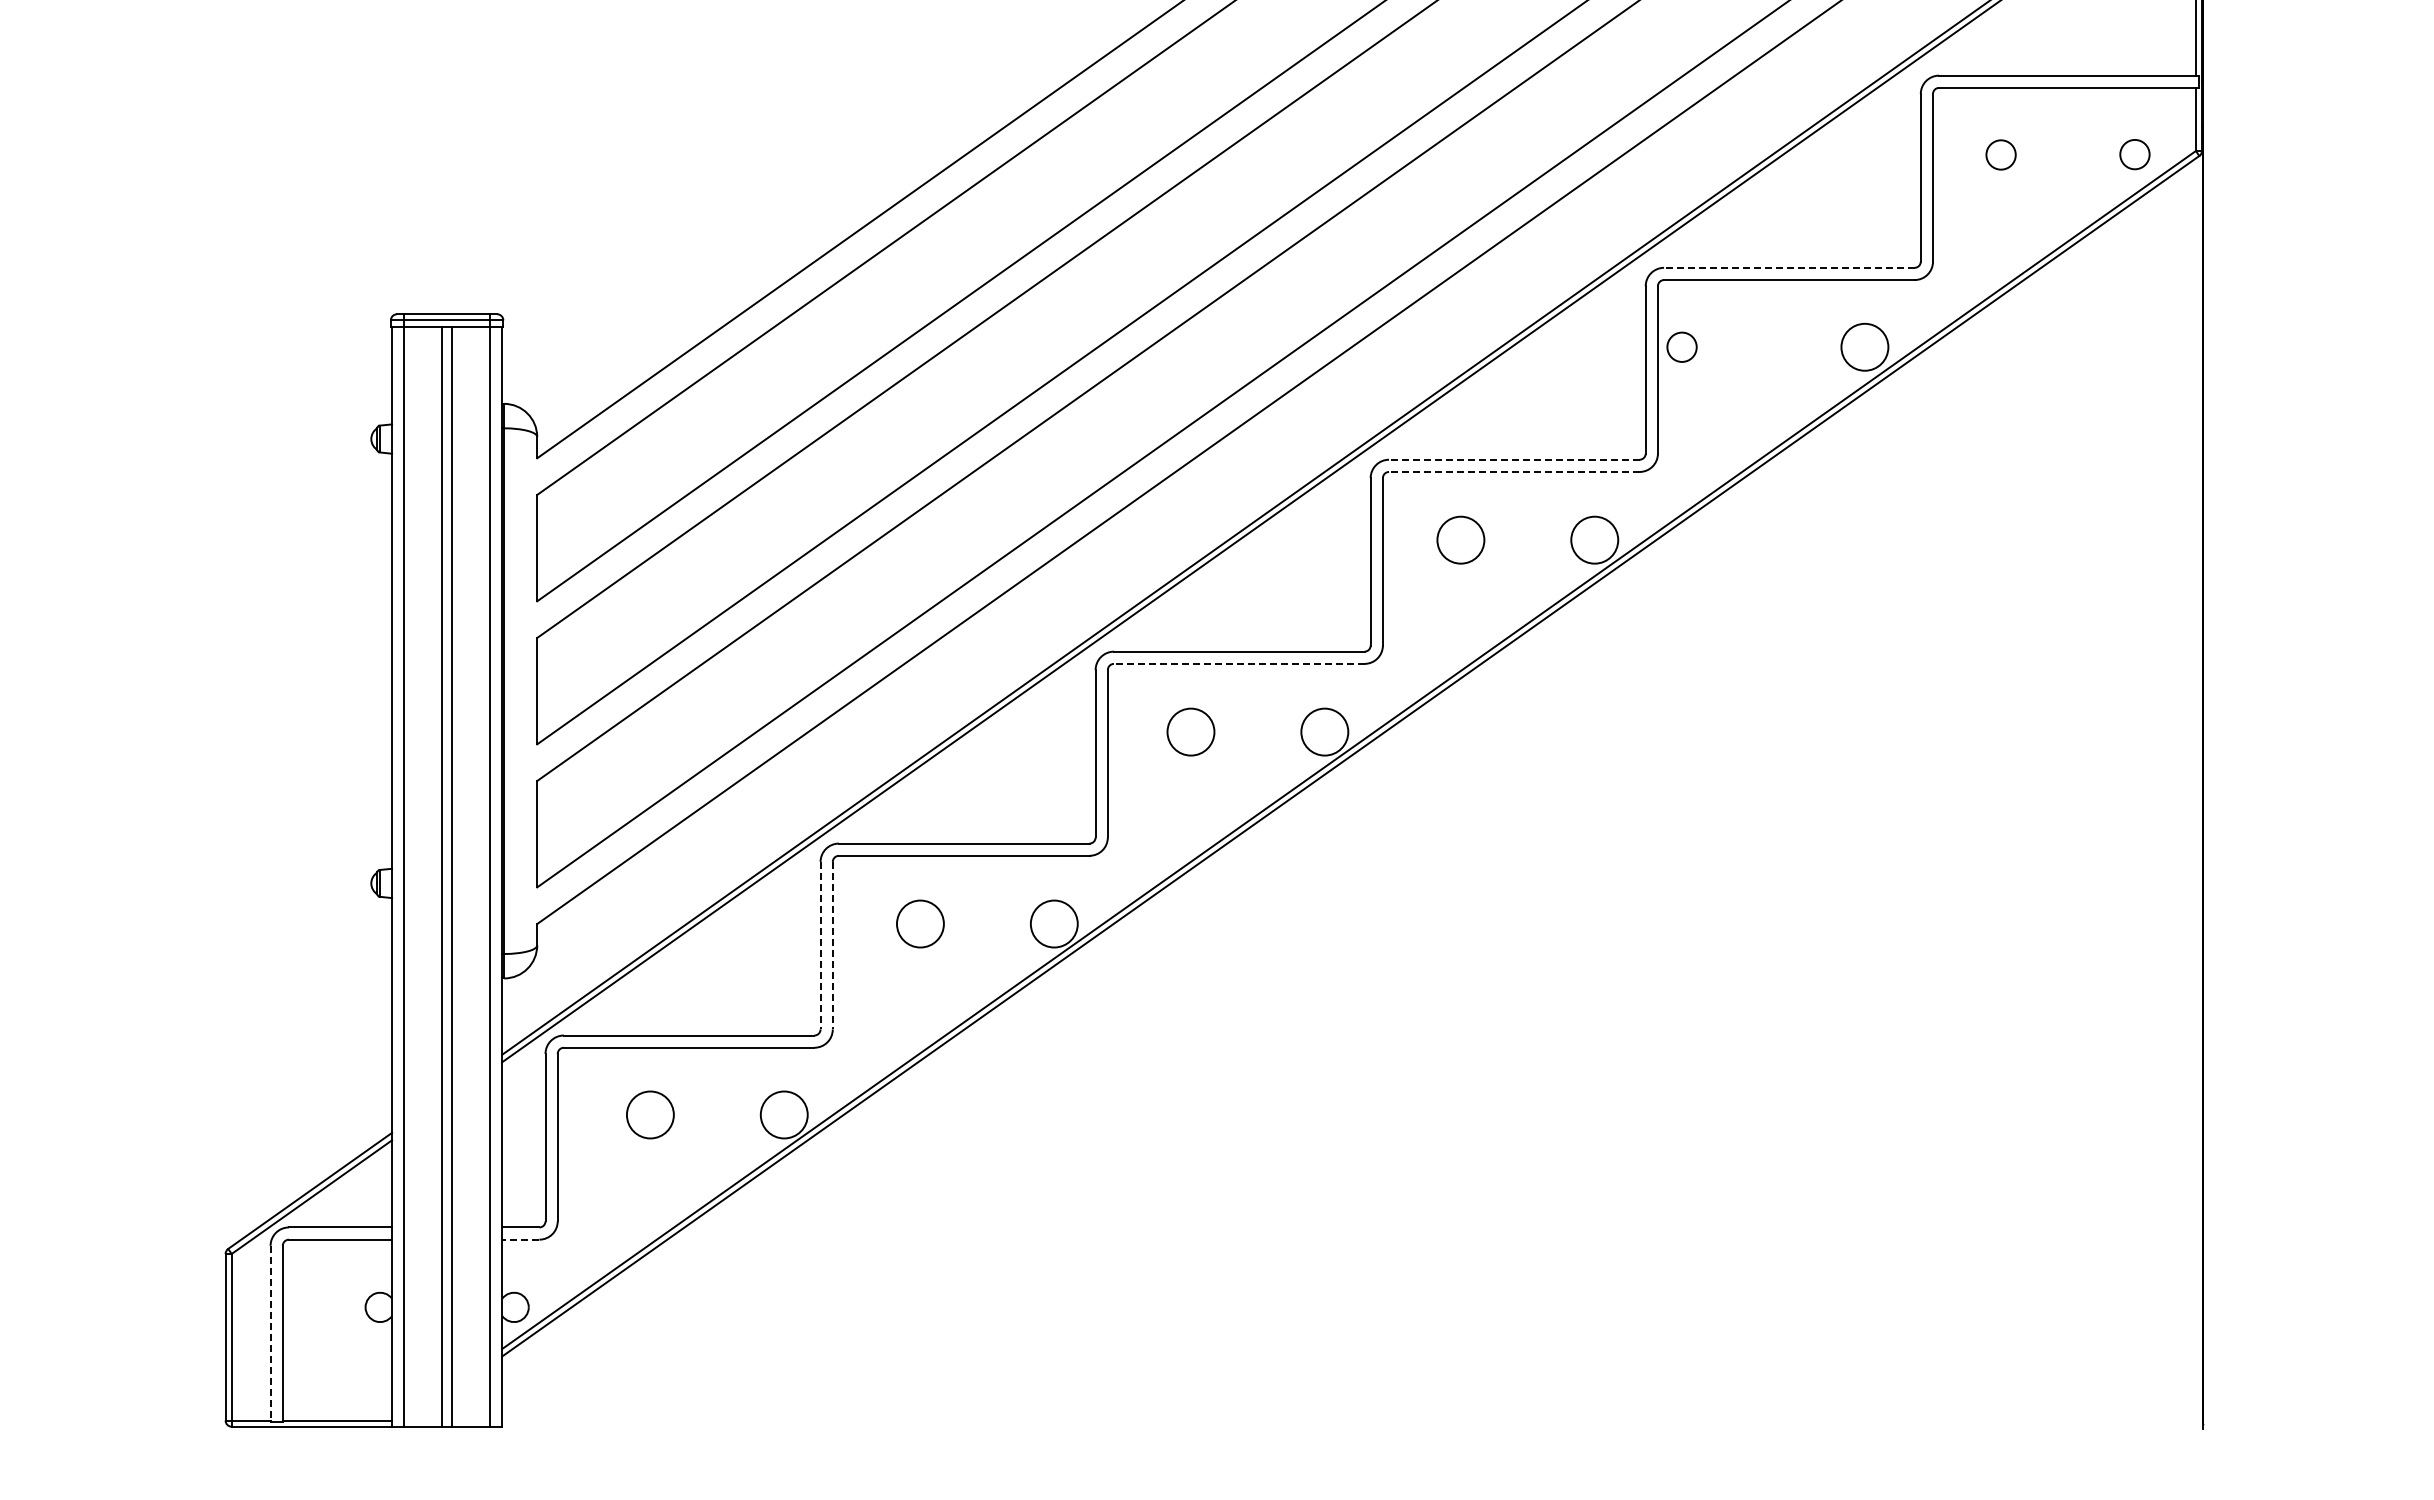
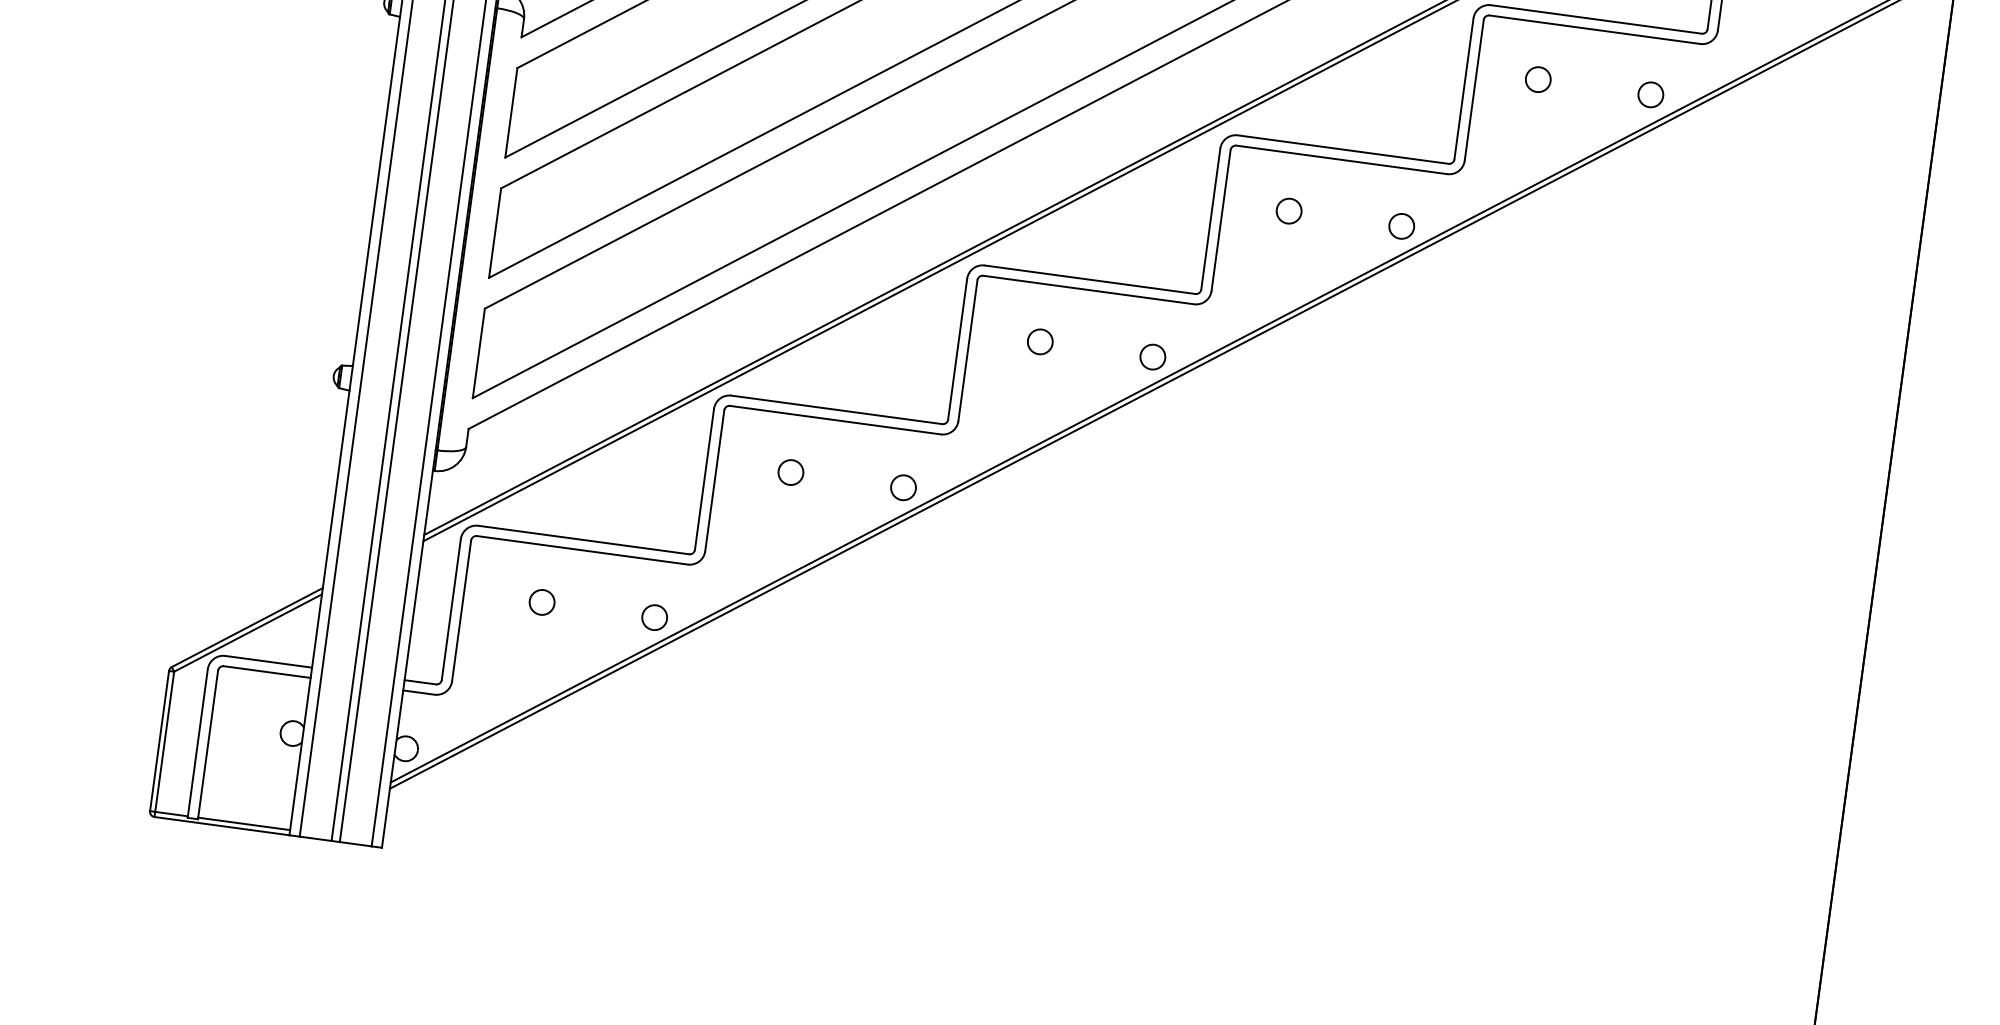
line: (1788, 267) -> (1595, 19), dashed -> solid
circle: (1681, 346) -> (1537, 78), moved
circle: (1864, 346) -> (1650, 94), size x0.62
line: (1513, 459) -> (1342, 149), dashed -> solid
line: (1513, 471) -> (1341, 159), dashed -> solid
circle: (1460, 539) -> (1288, 210), size x0.62
circle: (1594, 539) -> (1401, 225), size x0.62
line: (1238, 663) -> (1088, 289), dashed -> solid
circle: (1190, 731) -> (1039, 341), size x0.62
circle: (1324, 731) -> (1152, 356), size x0.62
circle: (920, 923) -> (791, 472), size x0.62
circle: (1053, 923) -> (902, 487), size x0.62
line: (820, 945) -> (704, 479), dashed -> solid
line: (832, 945) -> (714, 480), dashed -> solid
circle: (650, 1114) -> (542, 602), size x0.62
circle: (783, 1114) -> (654, 617), size x0.62
line: (520, 1239) -> (418, 692), dashed -> solid
line: (270, 1333) -> (197, 743), dashed -> solid

